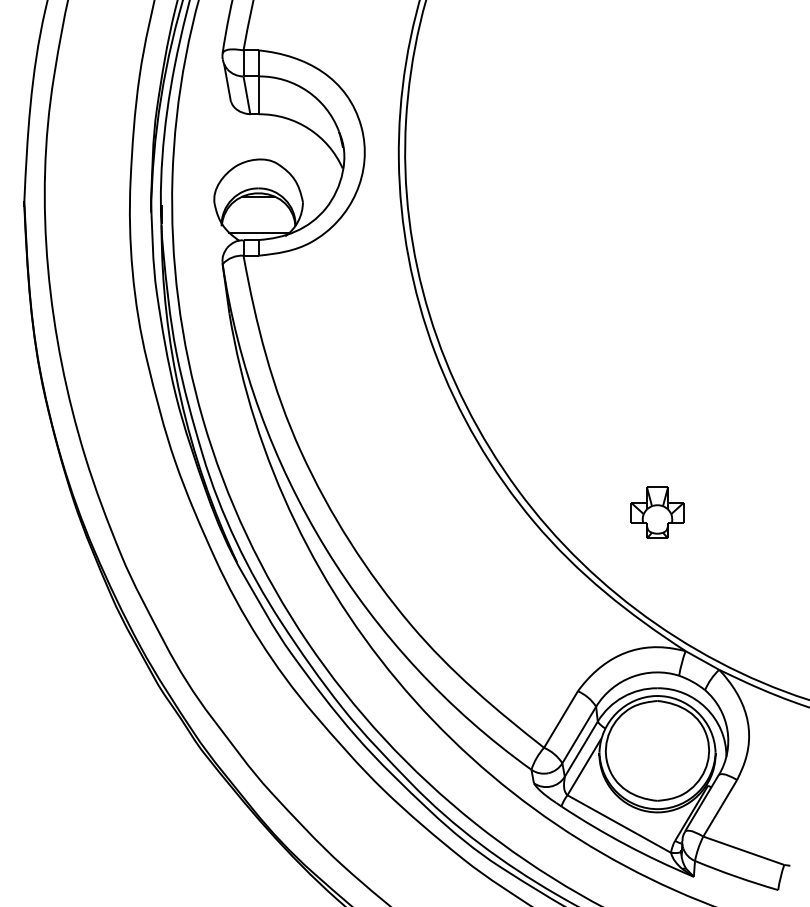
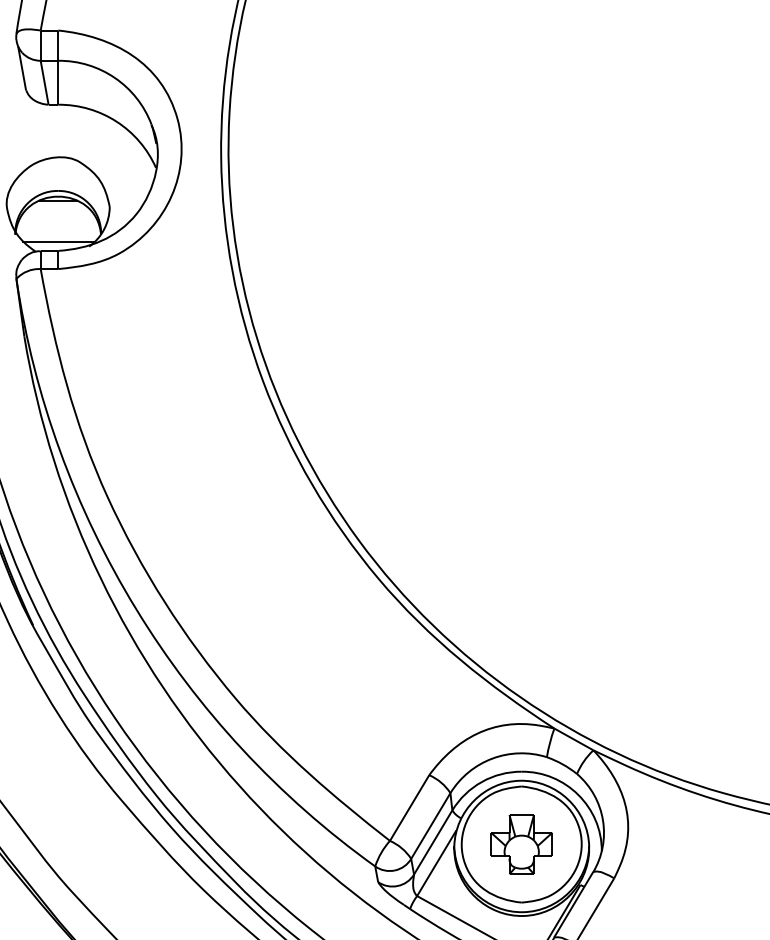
part: (657, 512) -> (521, 844), moved

